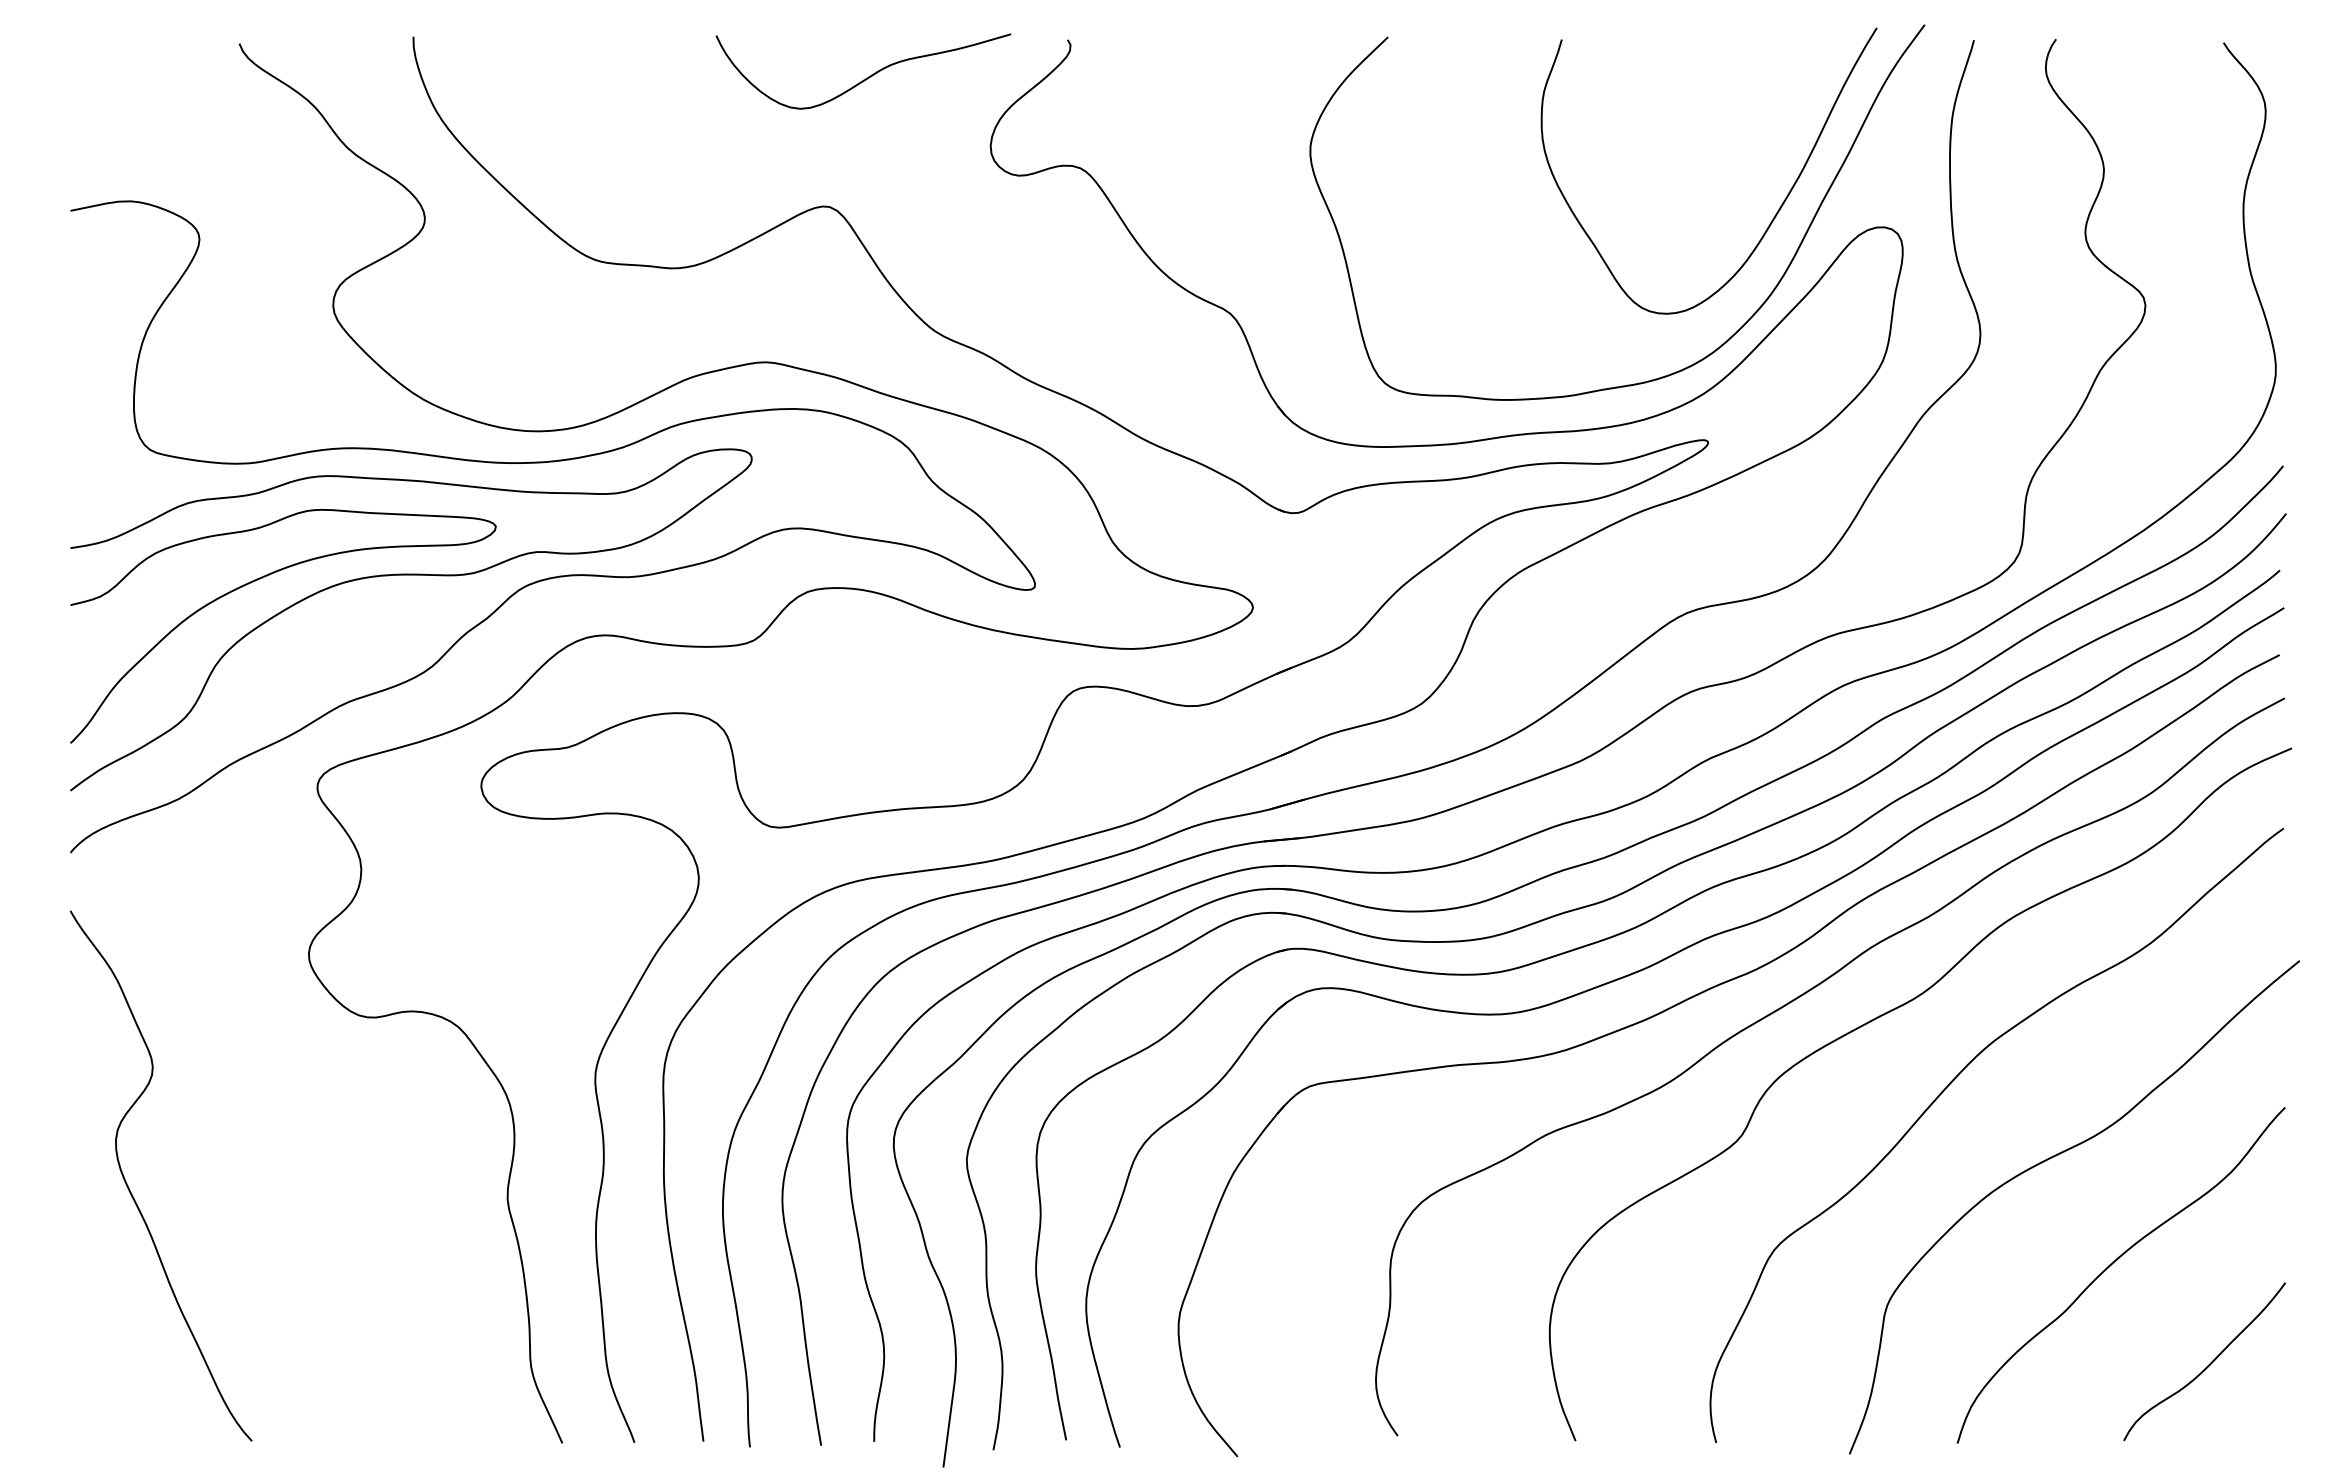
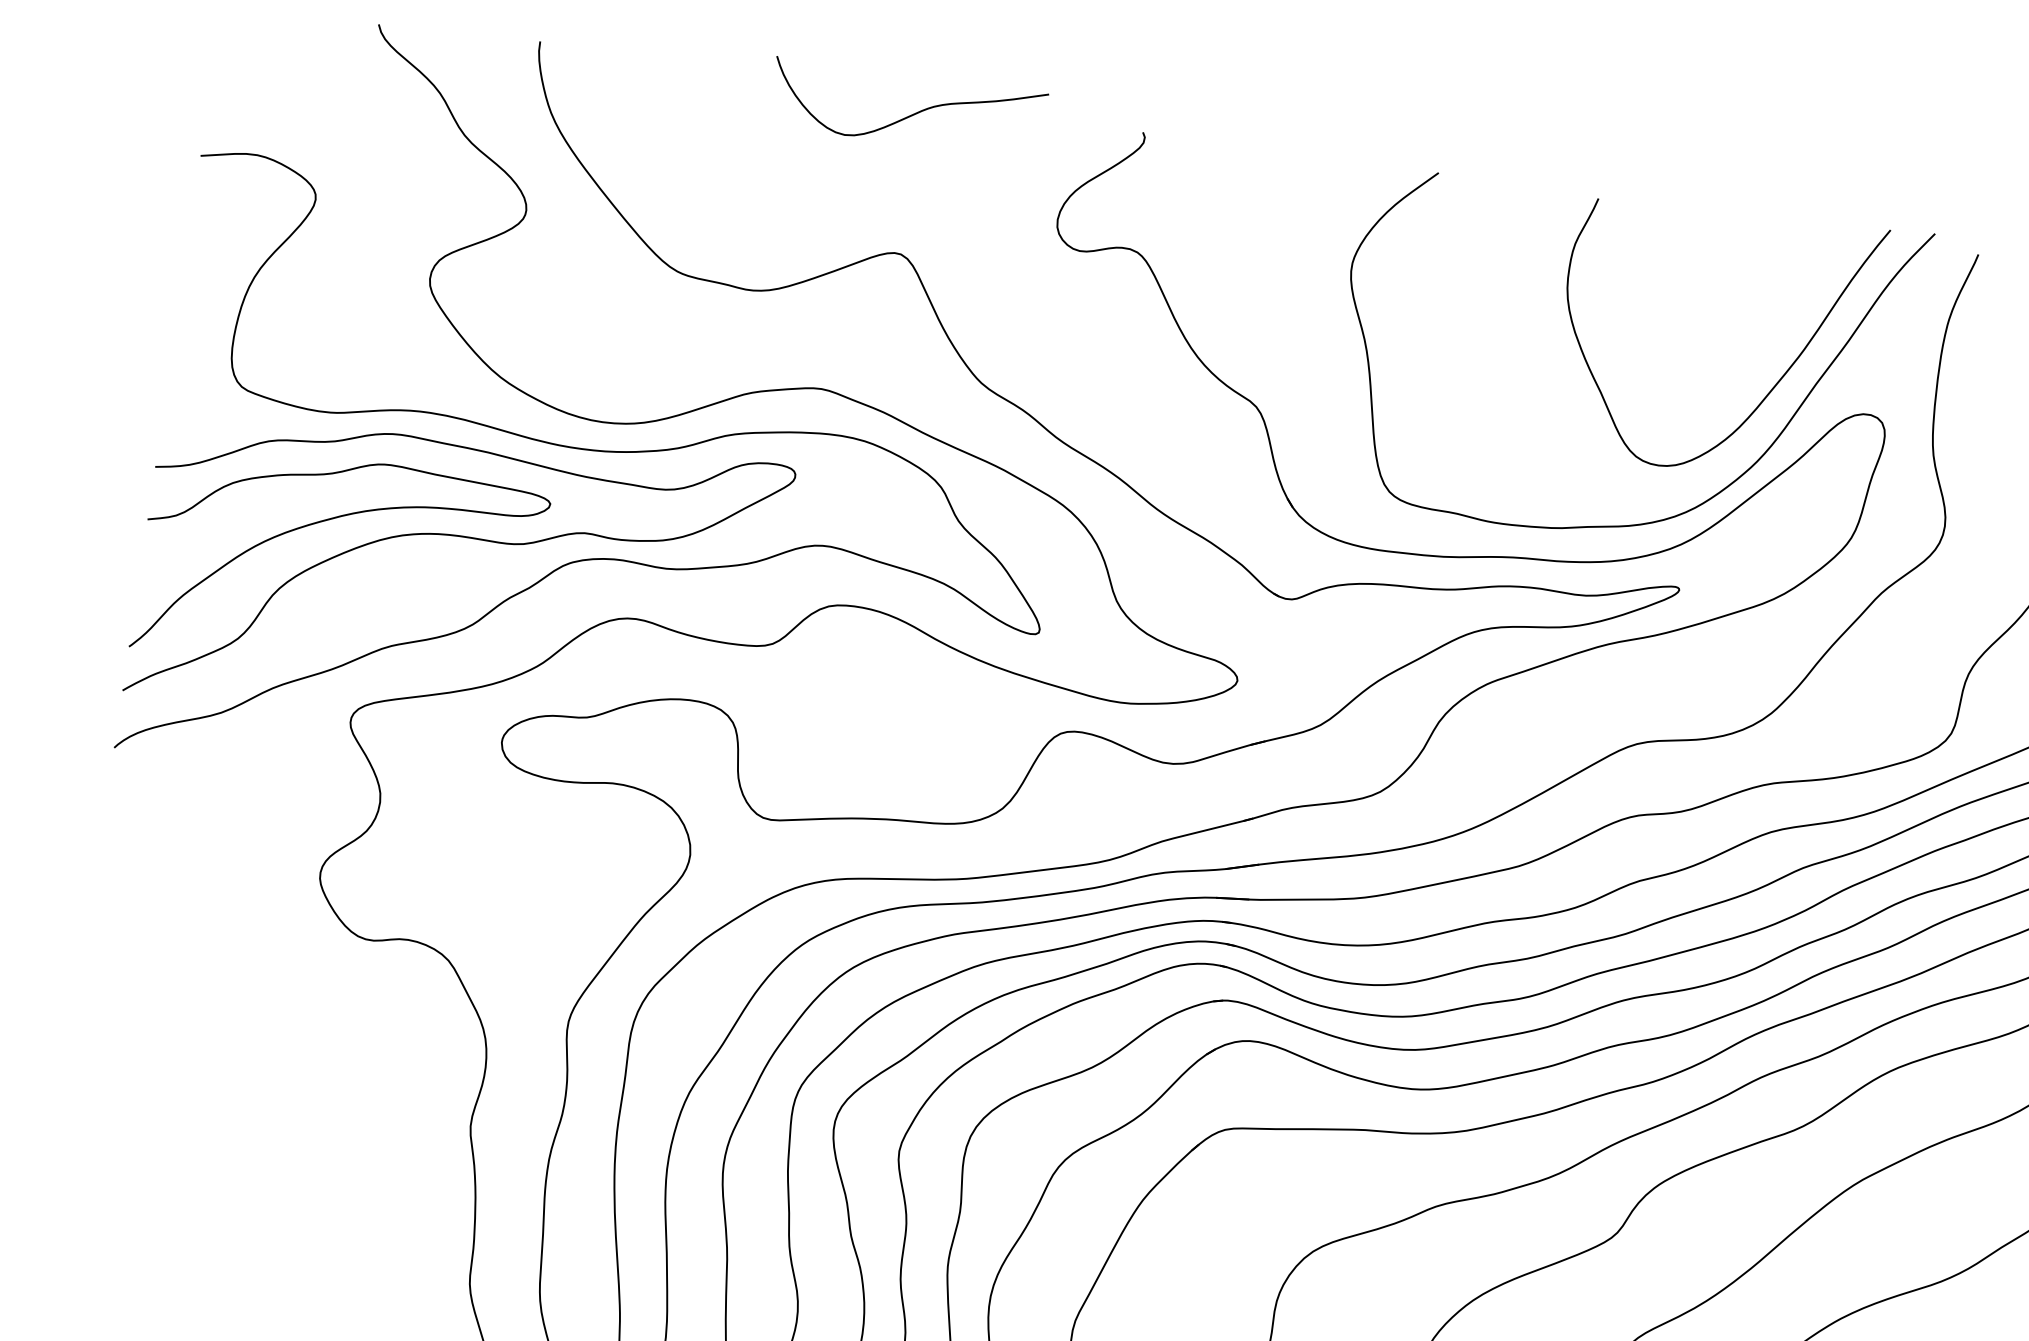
curve: (866, 77) -> (909, 114), moved
curve: (129, 1187) -> (123, 1064), removed

